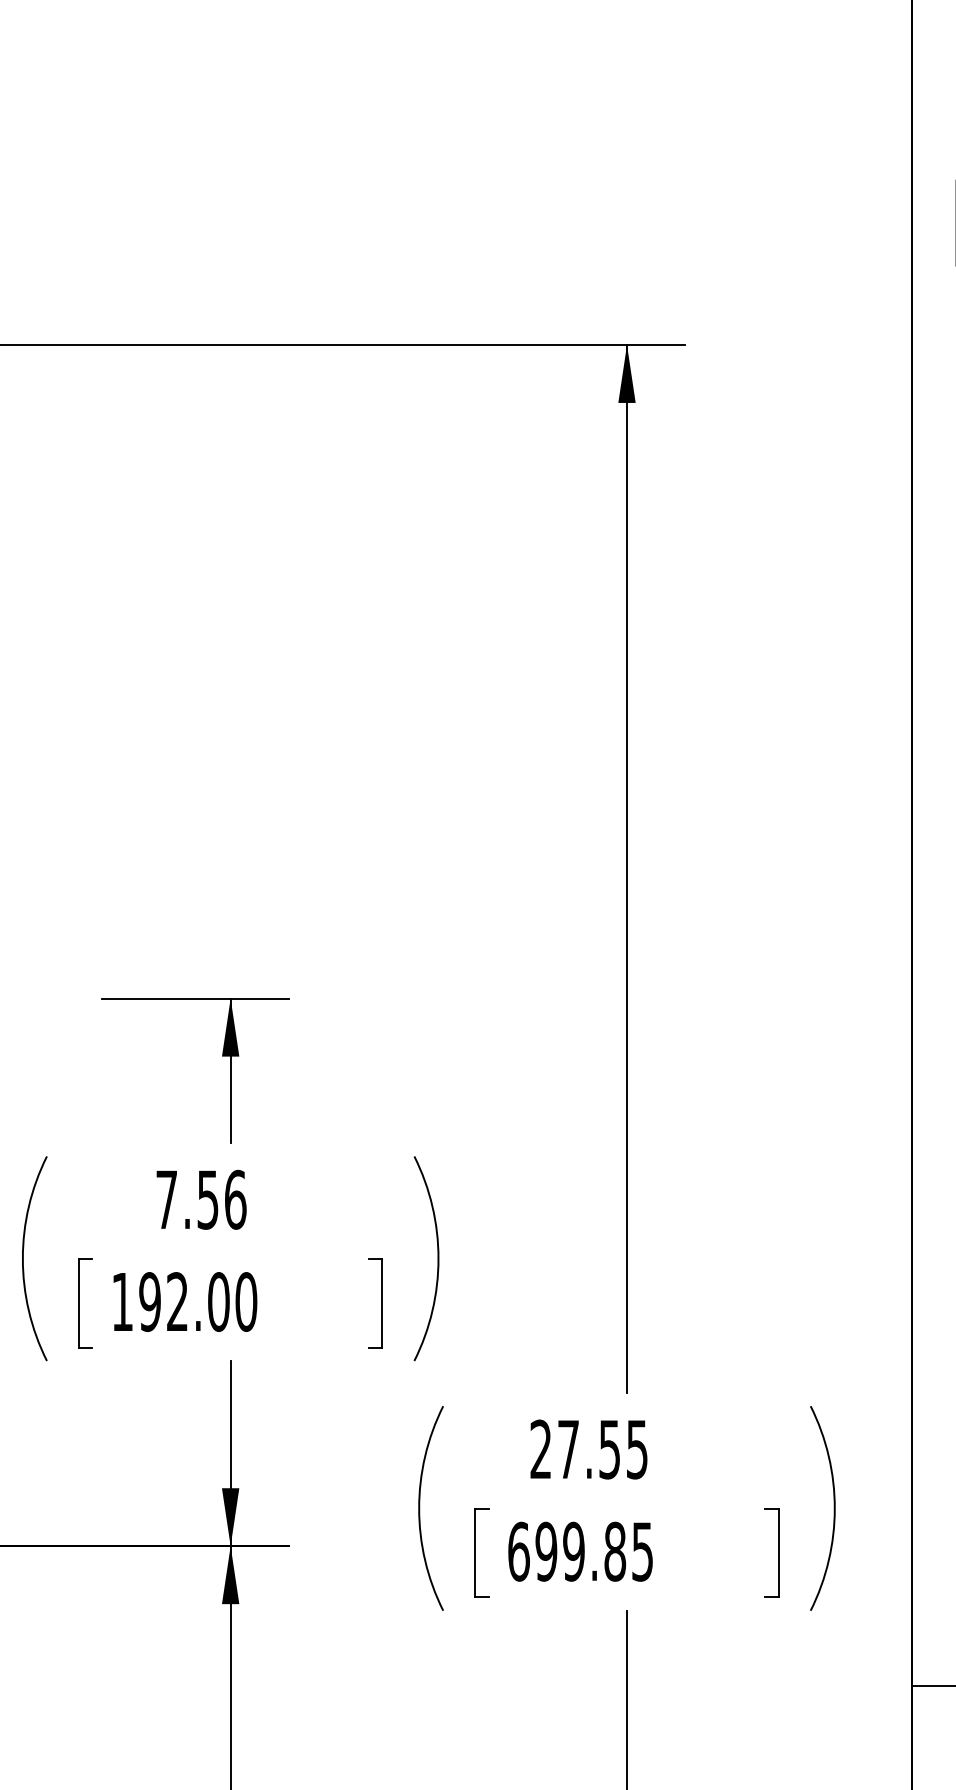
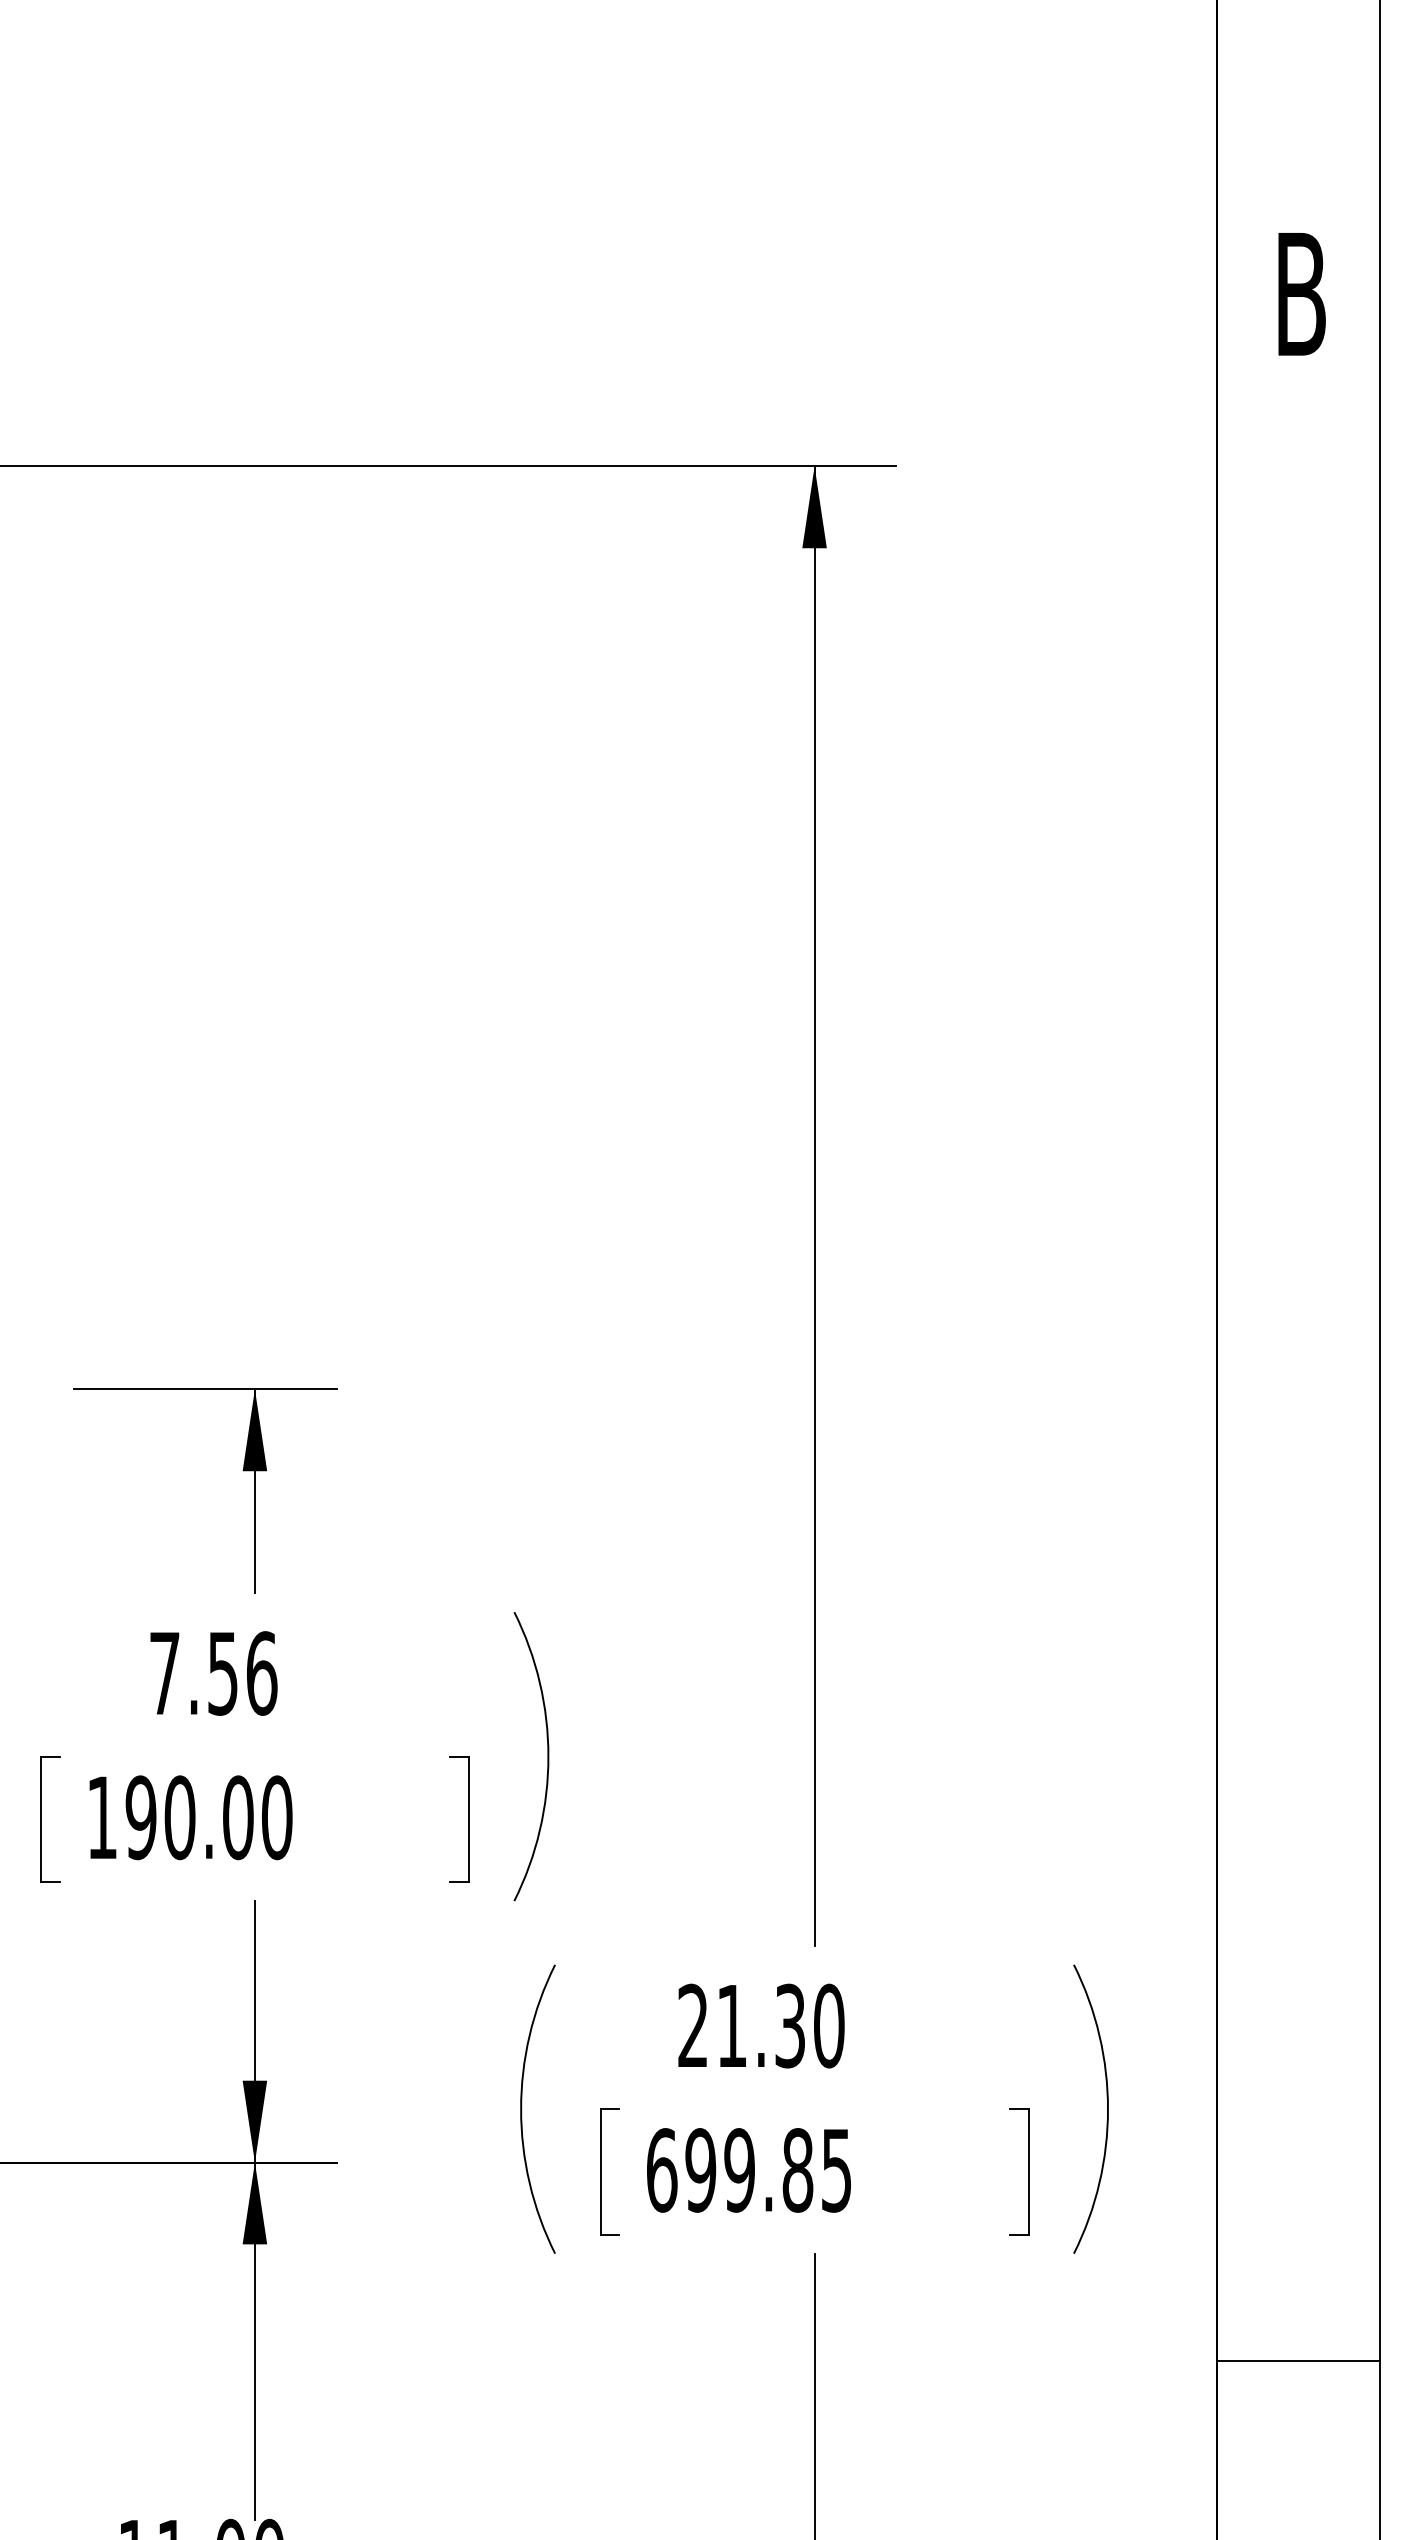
text: (177, 1301) -> (179, 1817), 192.00 -> 190.00
text: (602, 1449) -> (780, 2025), 27.55 -> 21.30

